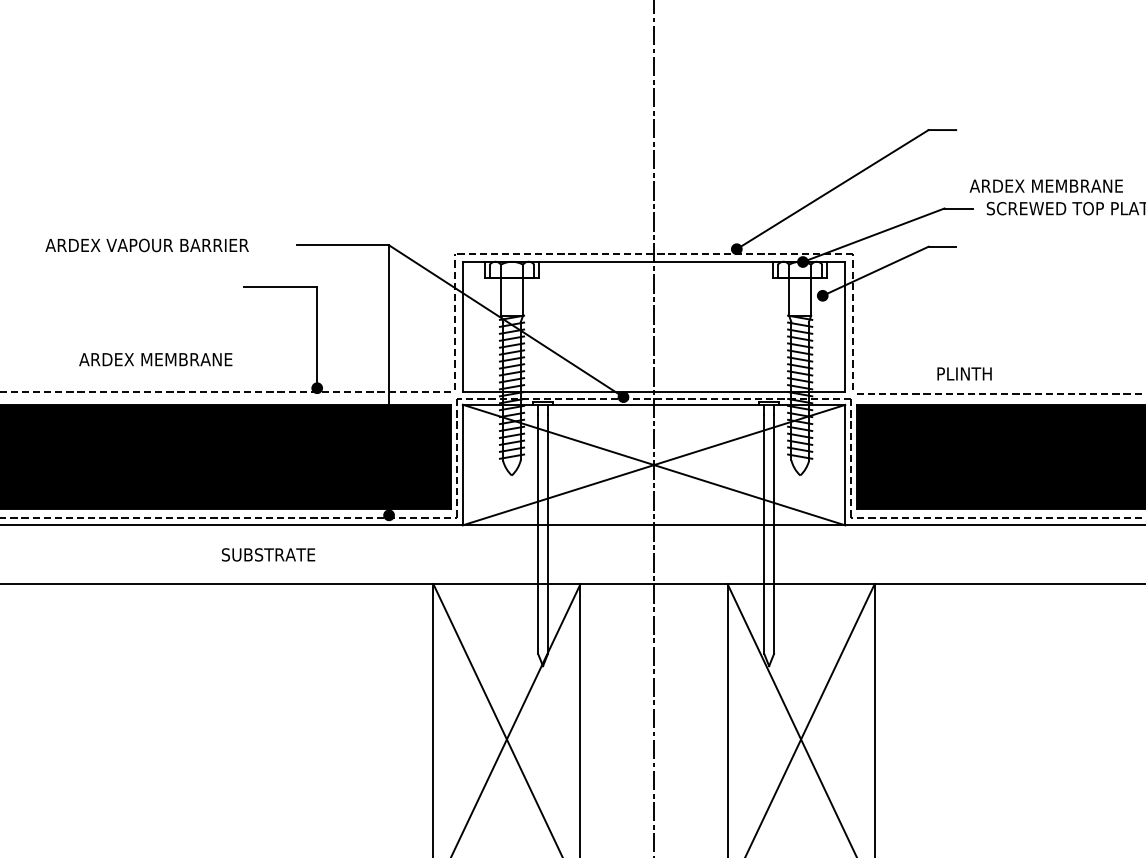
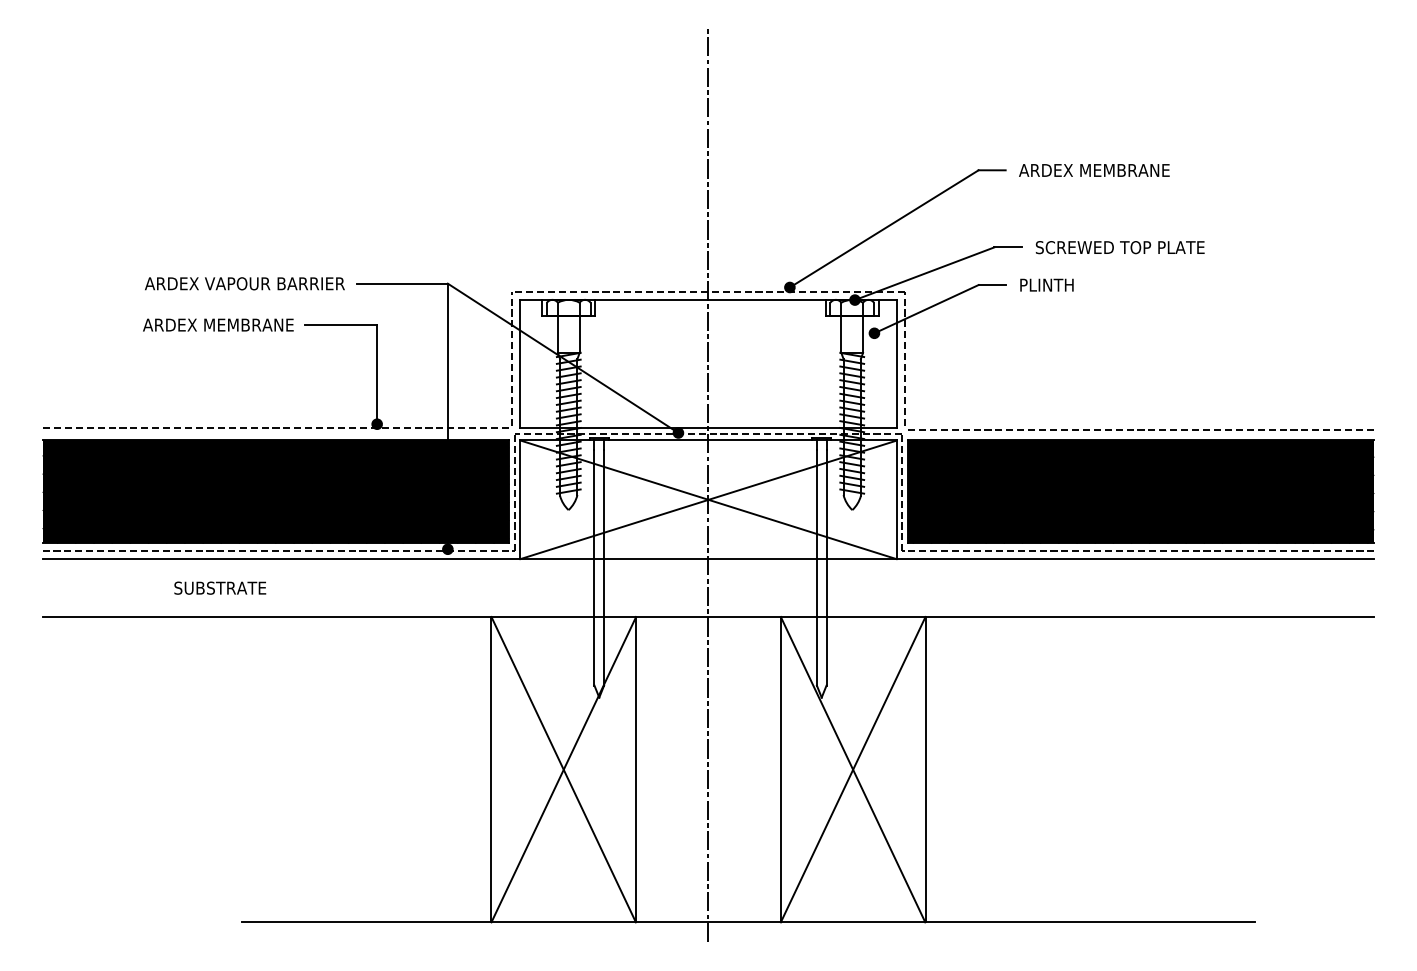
text: (1046, 186) -> (1094, 170), moved
text: (146, 245) -> (244, 283), moved
text: (155, 359) -> (218, 324), moved
text: (964, 373) -> (1046, 284), moved
text: (268, 554) -> (220, 587), moved

